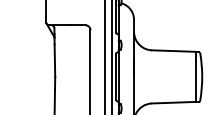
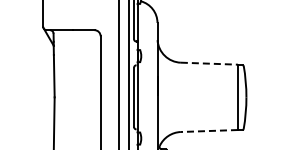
line: (173, 50) -> (209, 63), solid -> dashed
line: (173, 103) -> (209, 131), solid -> dashed

